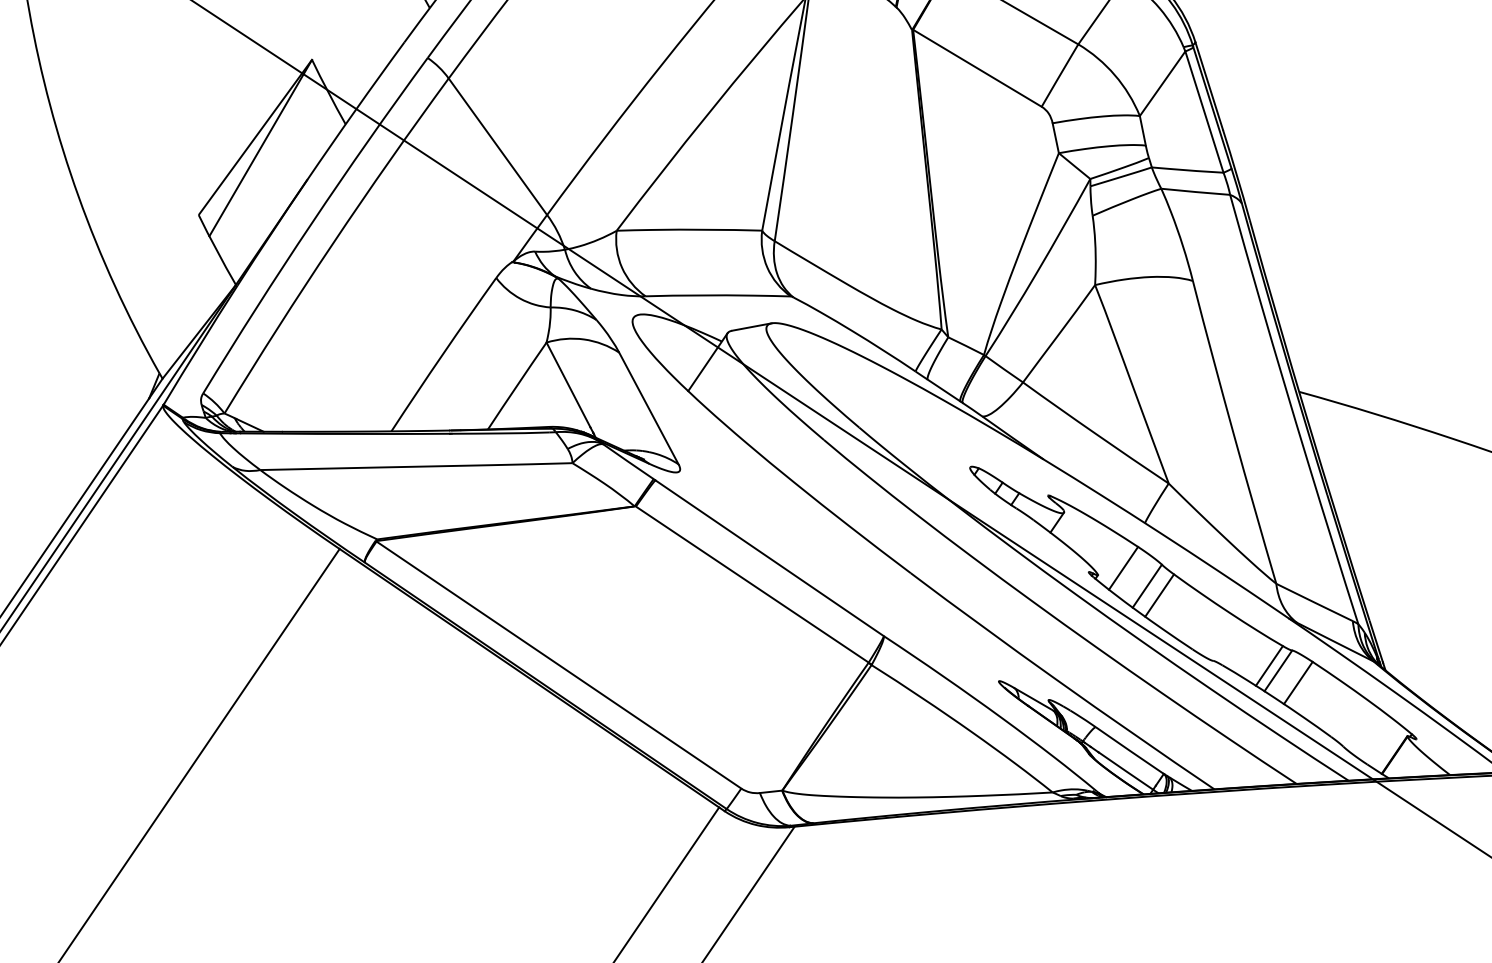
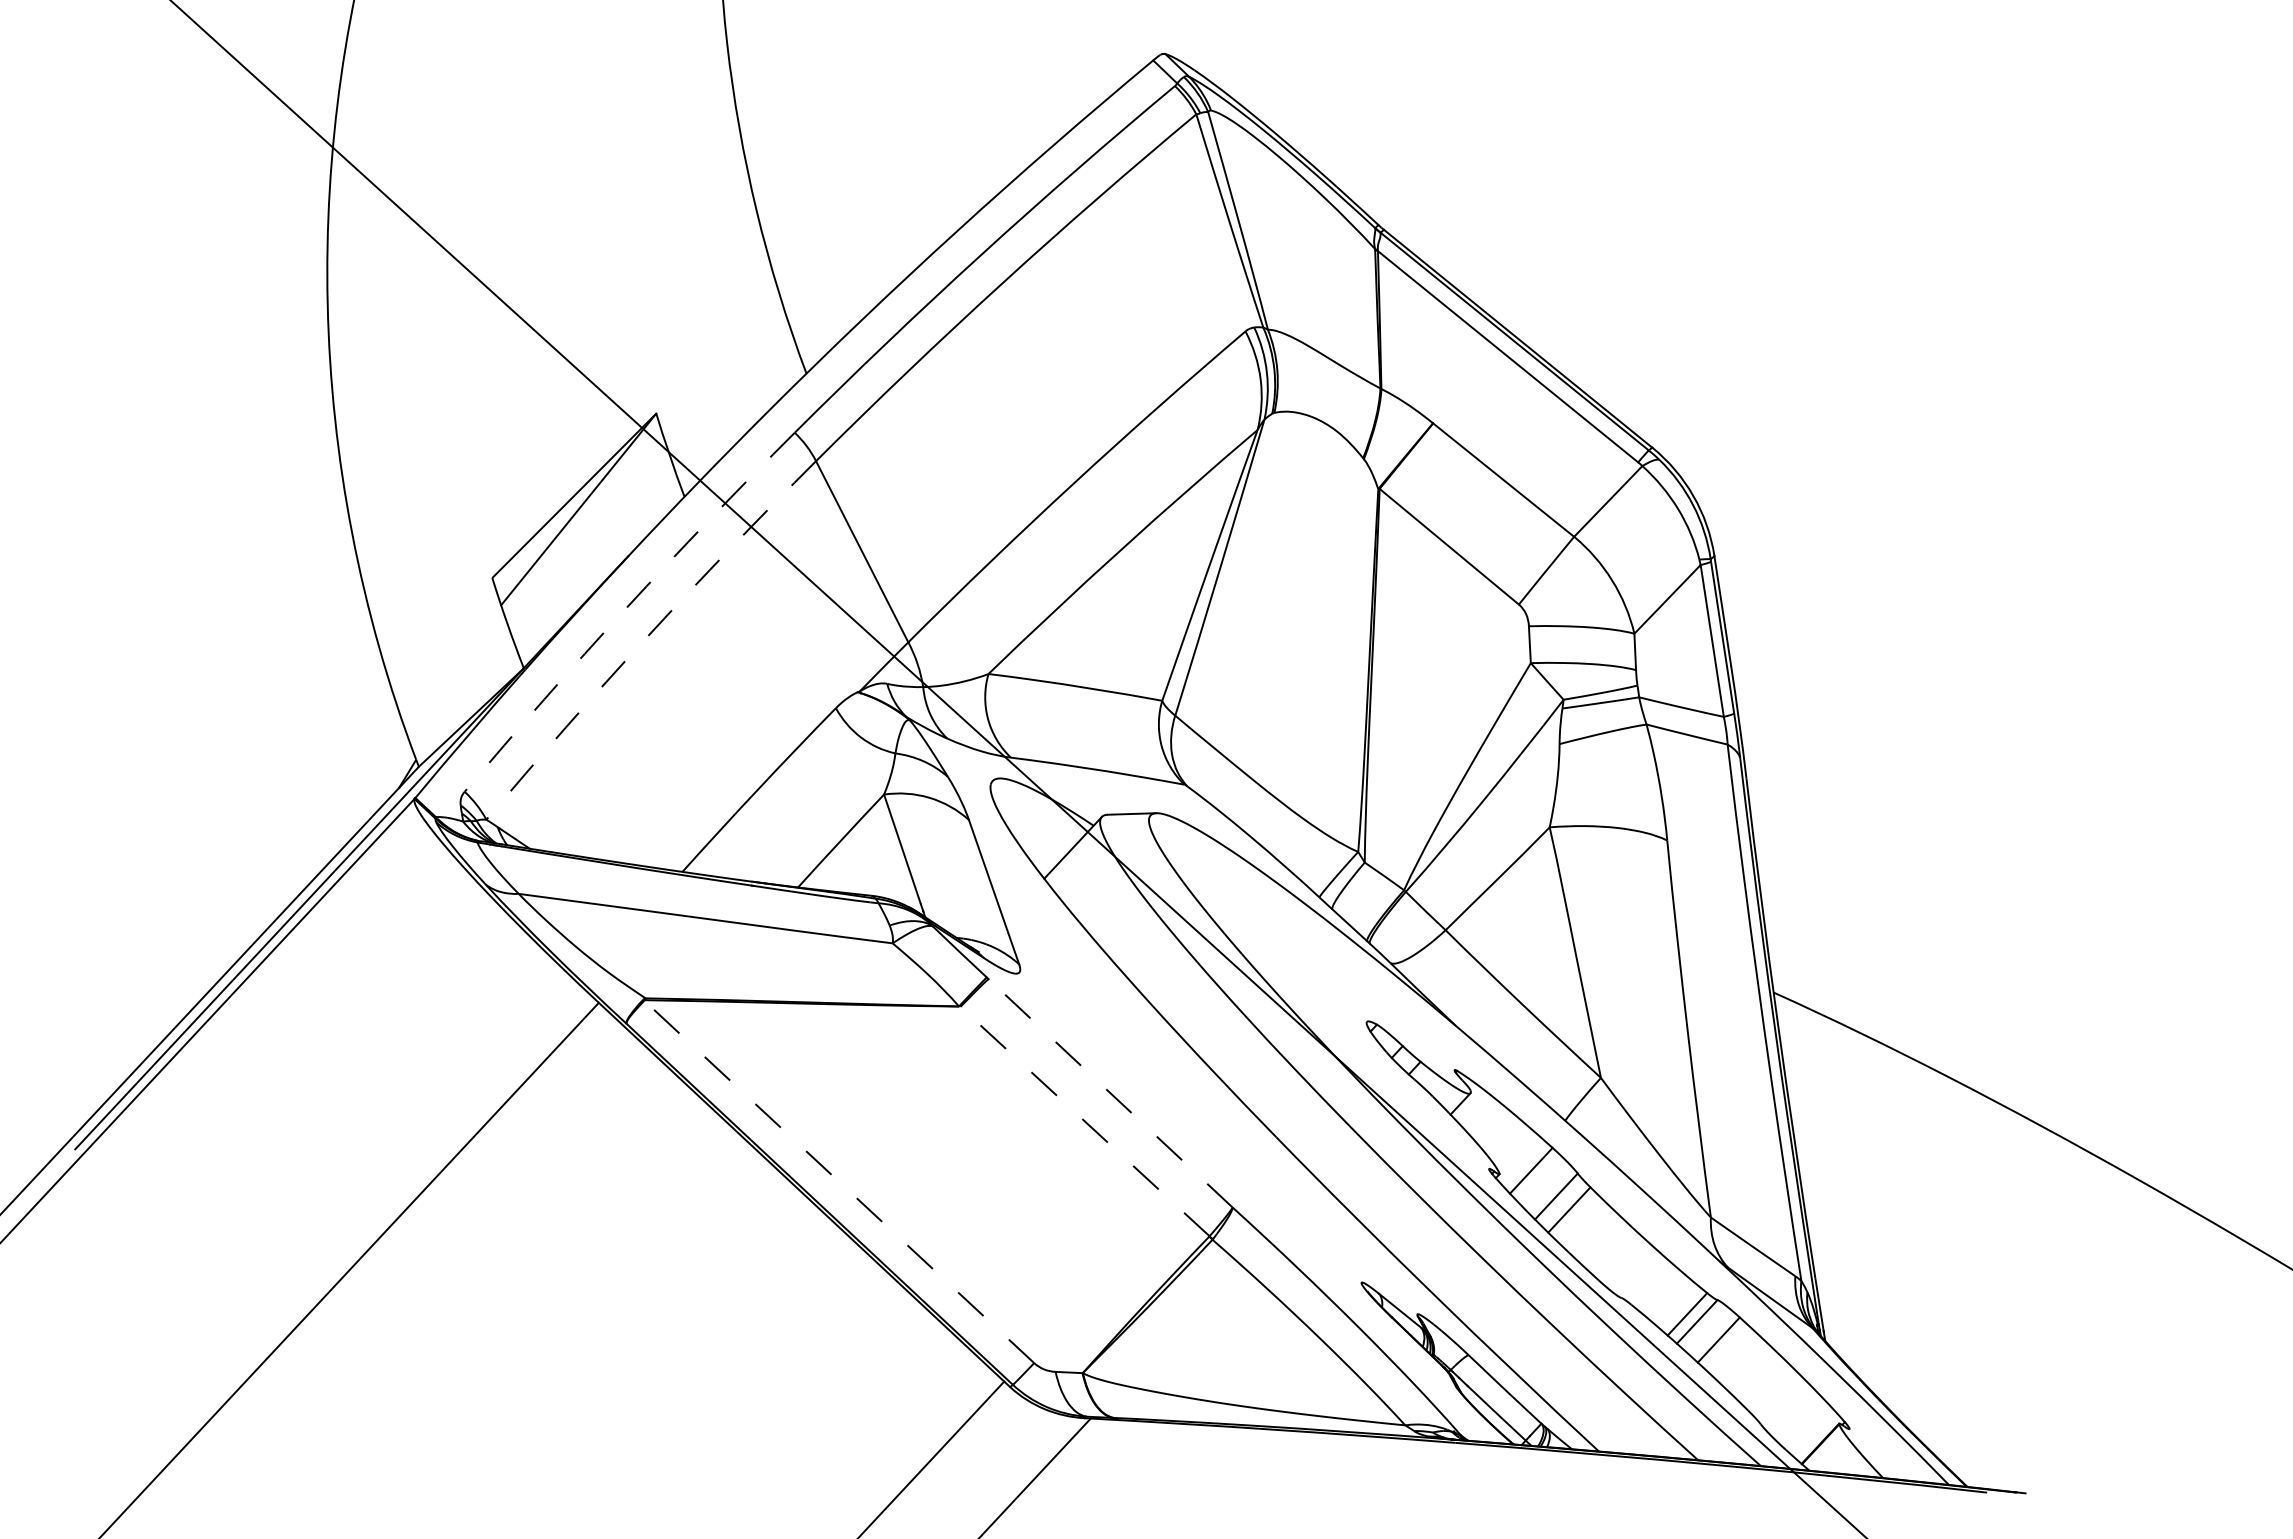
arc: (311, 223) -> (625, 608), solid -> dashed
arc: (333, 243) -> (647, 636), solid -> dashed
line: (769, 557) -> (1110, 1092), solid -> dashed
line: (751, 584) -> (1084, 1121), solid -> dashed
line: (558, 664) -> (838, 1181), solid -> dashed

